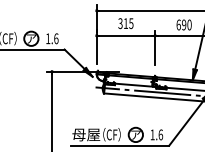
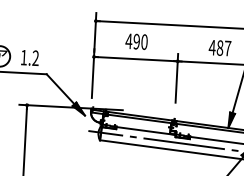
text: (125, 23) -> (136, 41), 315 -> 490
text: (183, 24) -> (219, 47), 690 -> 487
text: (56, 38) -> (35, 57), 1.6 -> 1.2

